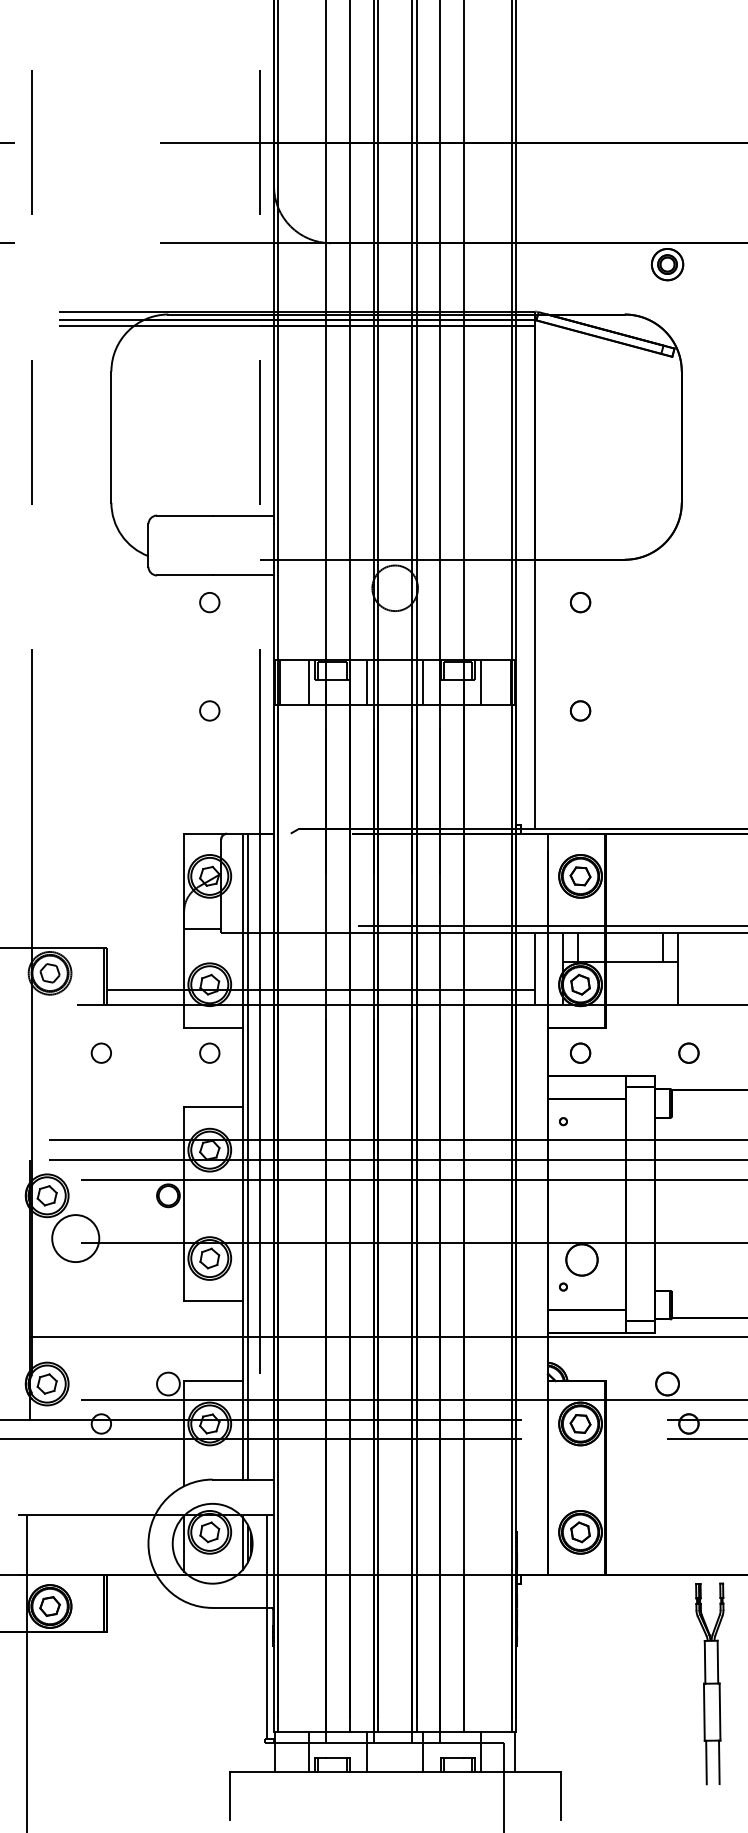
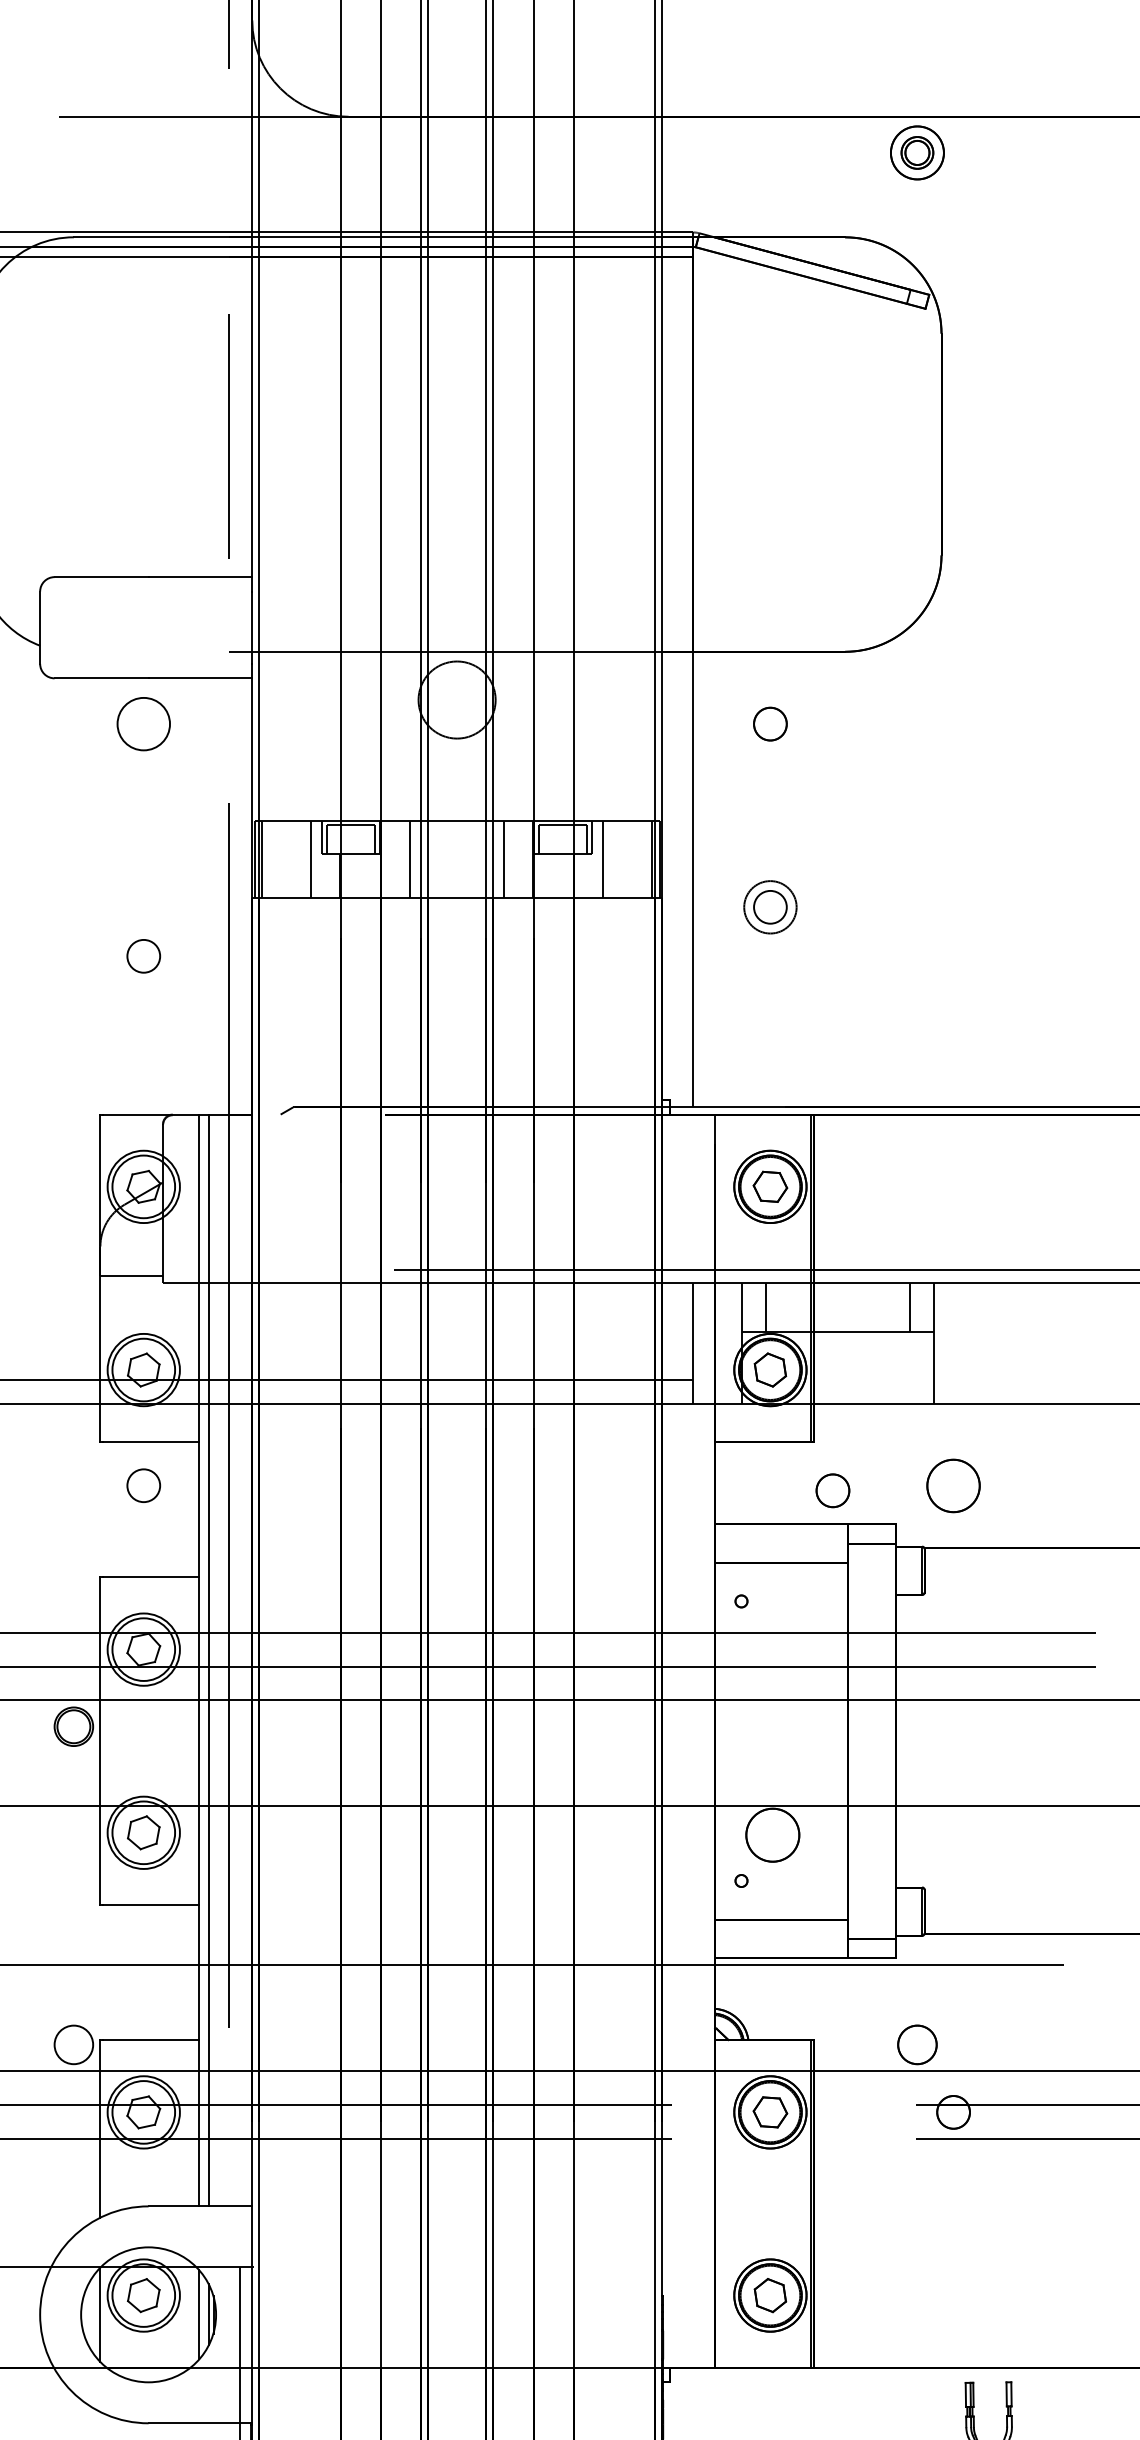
circle: (209, 602) -> (143, 724), size x1.6
circle: (209, 710) -> (143, 955), moved
circle: (580, 710) -> (770, 906), size x1.6
part: (580, 1052) -> (832, 1489), moved
circle: (688, 1052) -> (952, 1484), size x1.6

